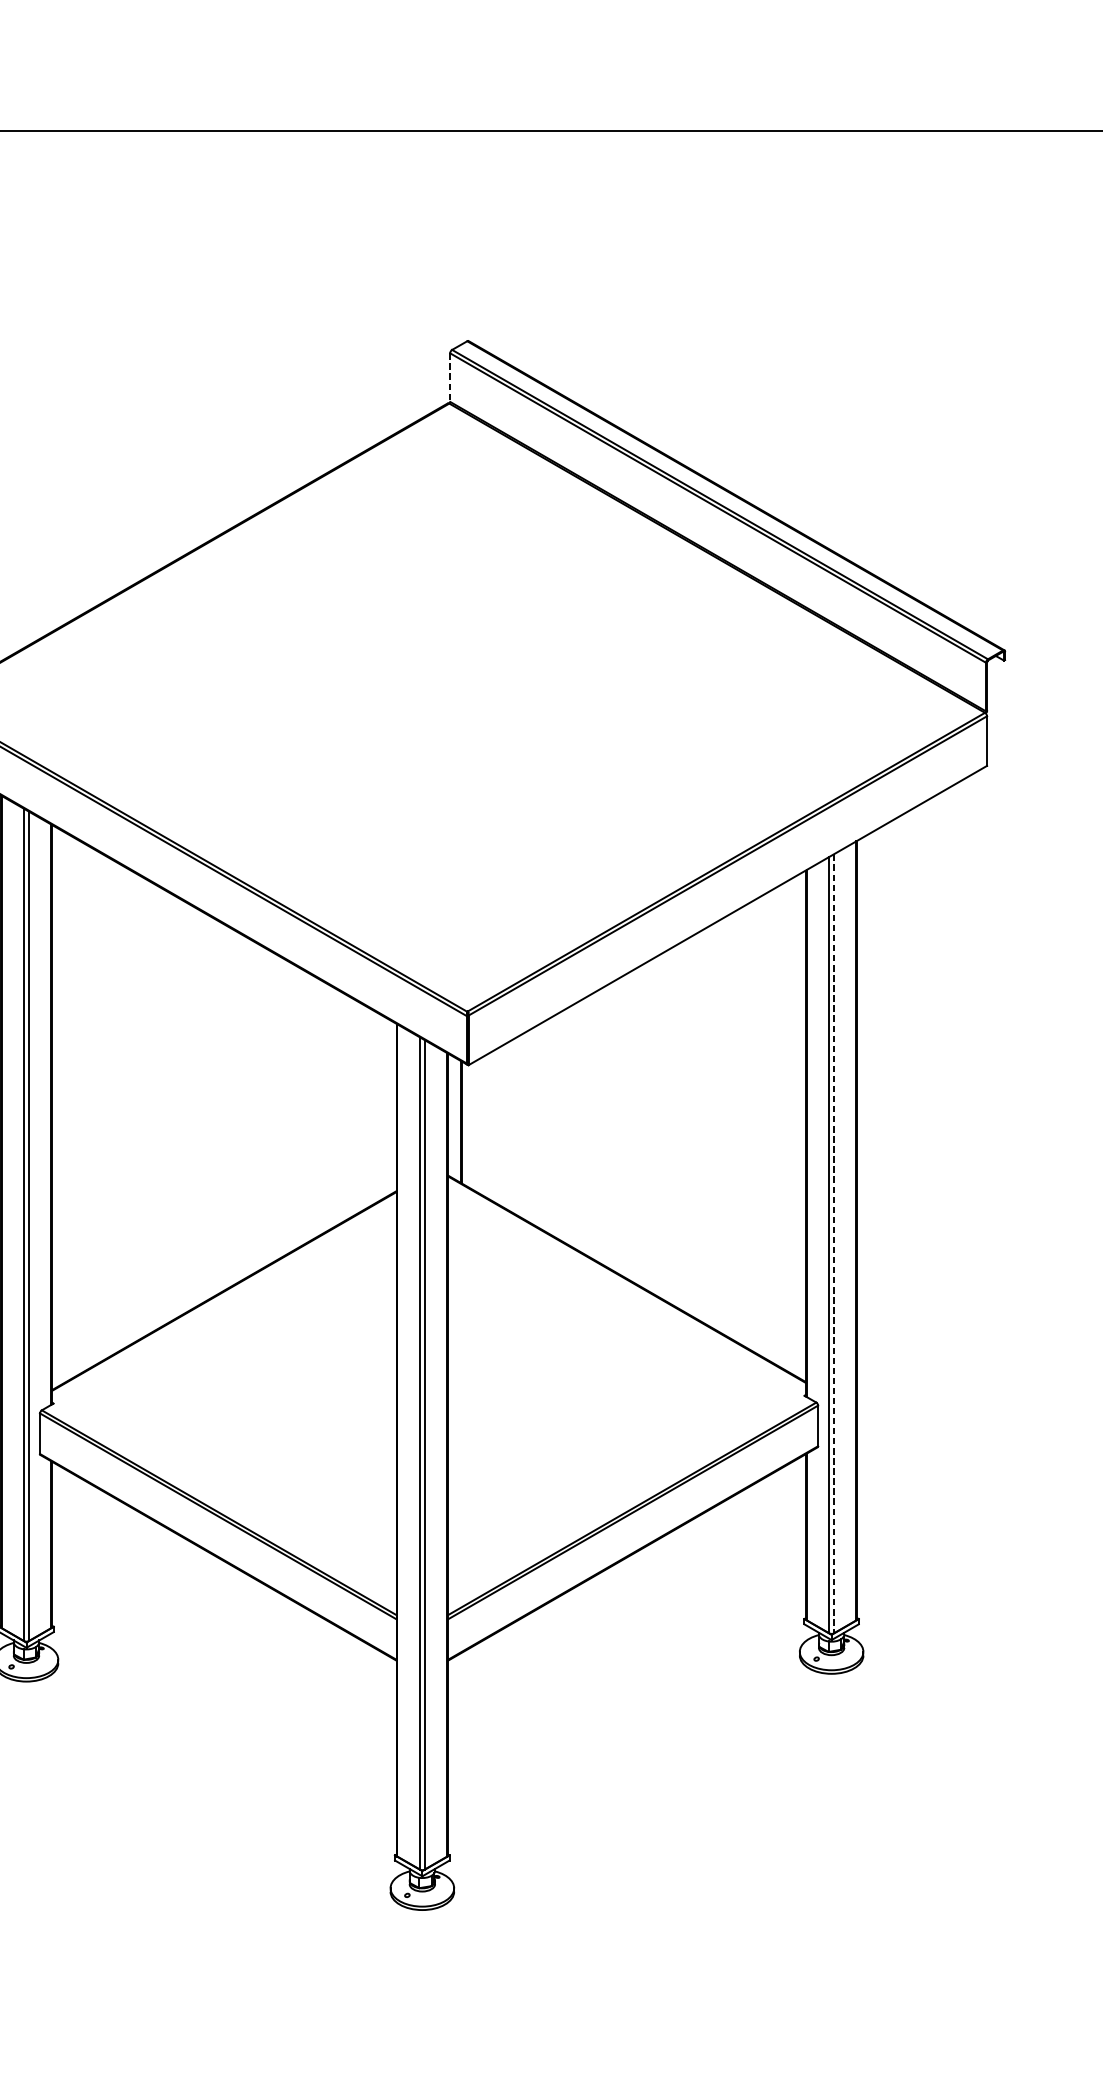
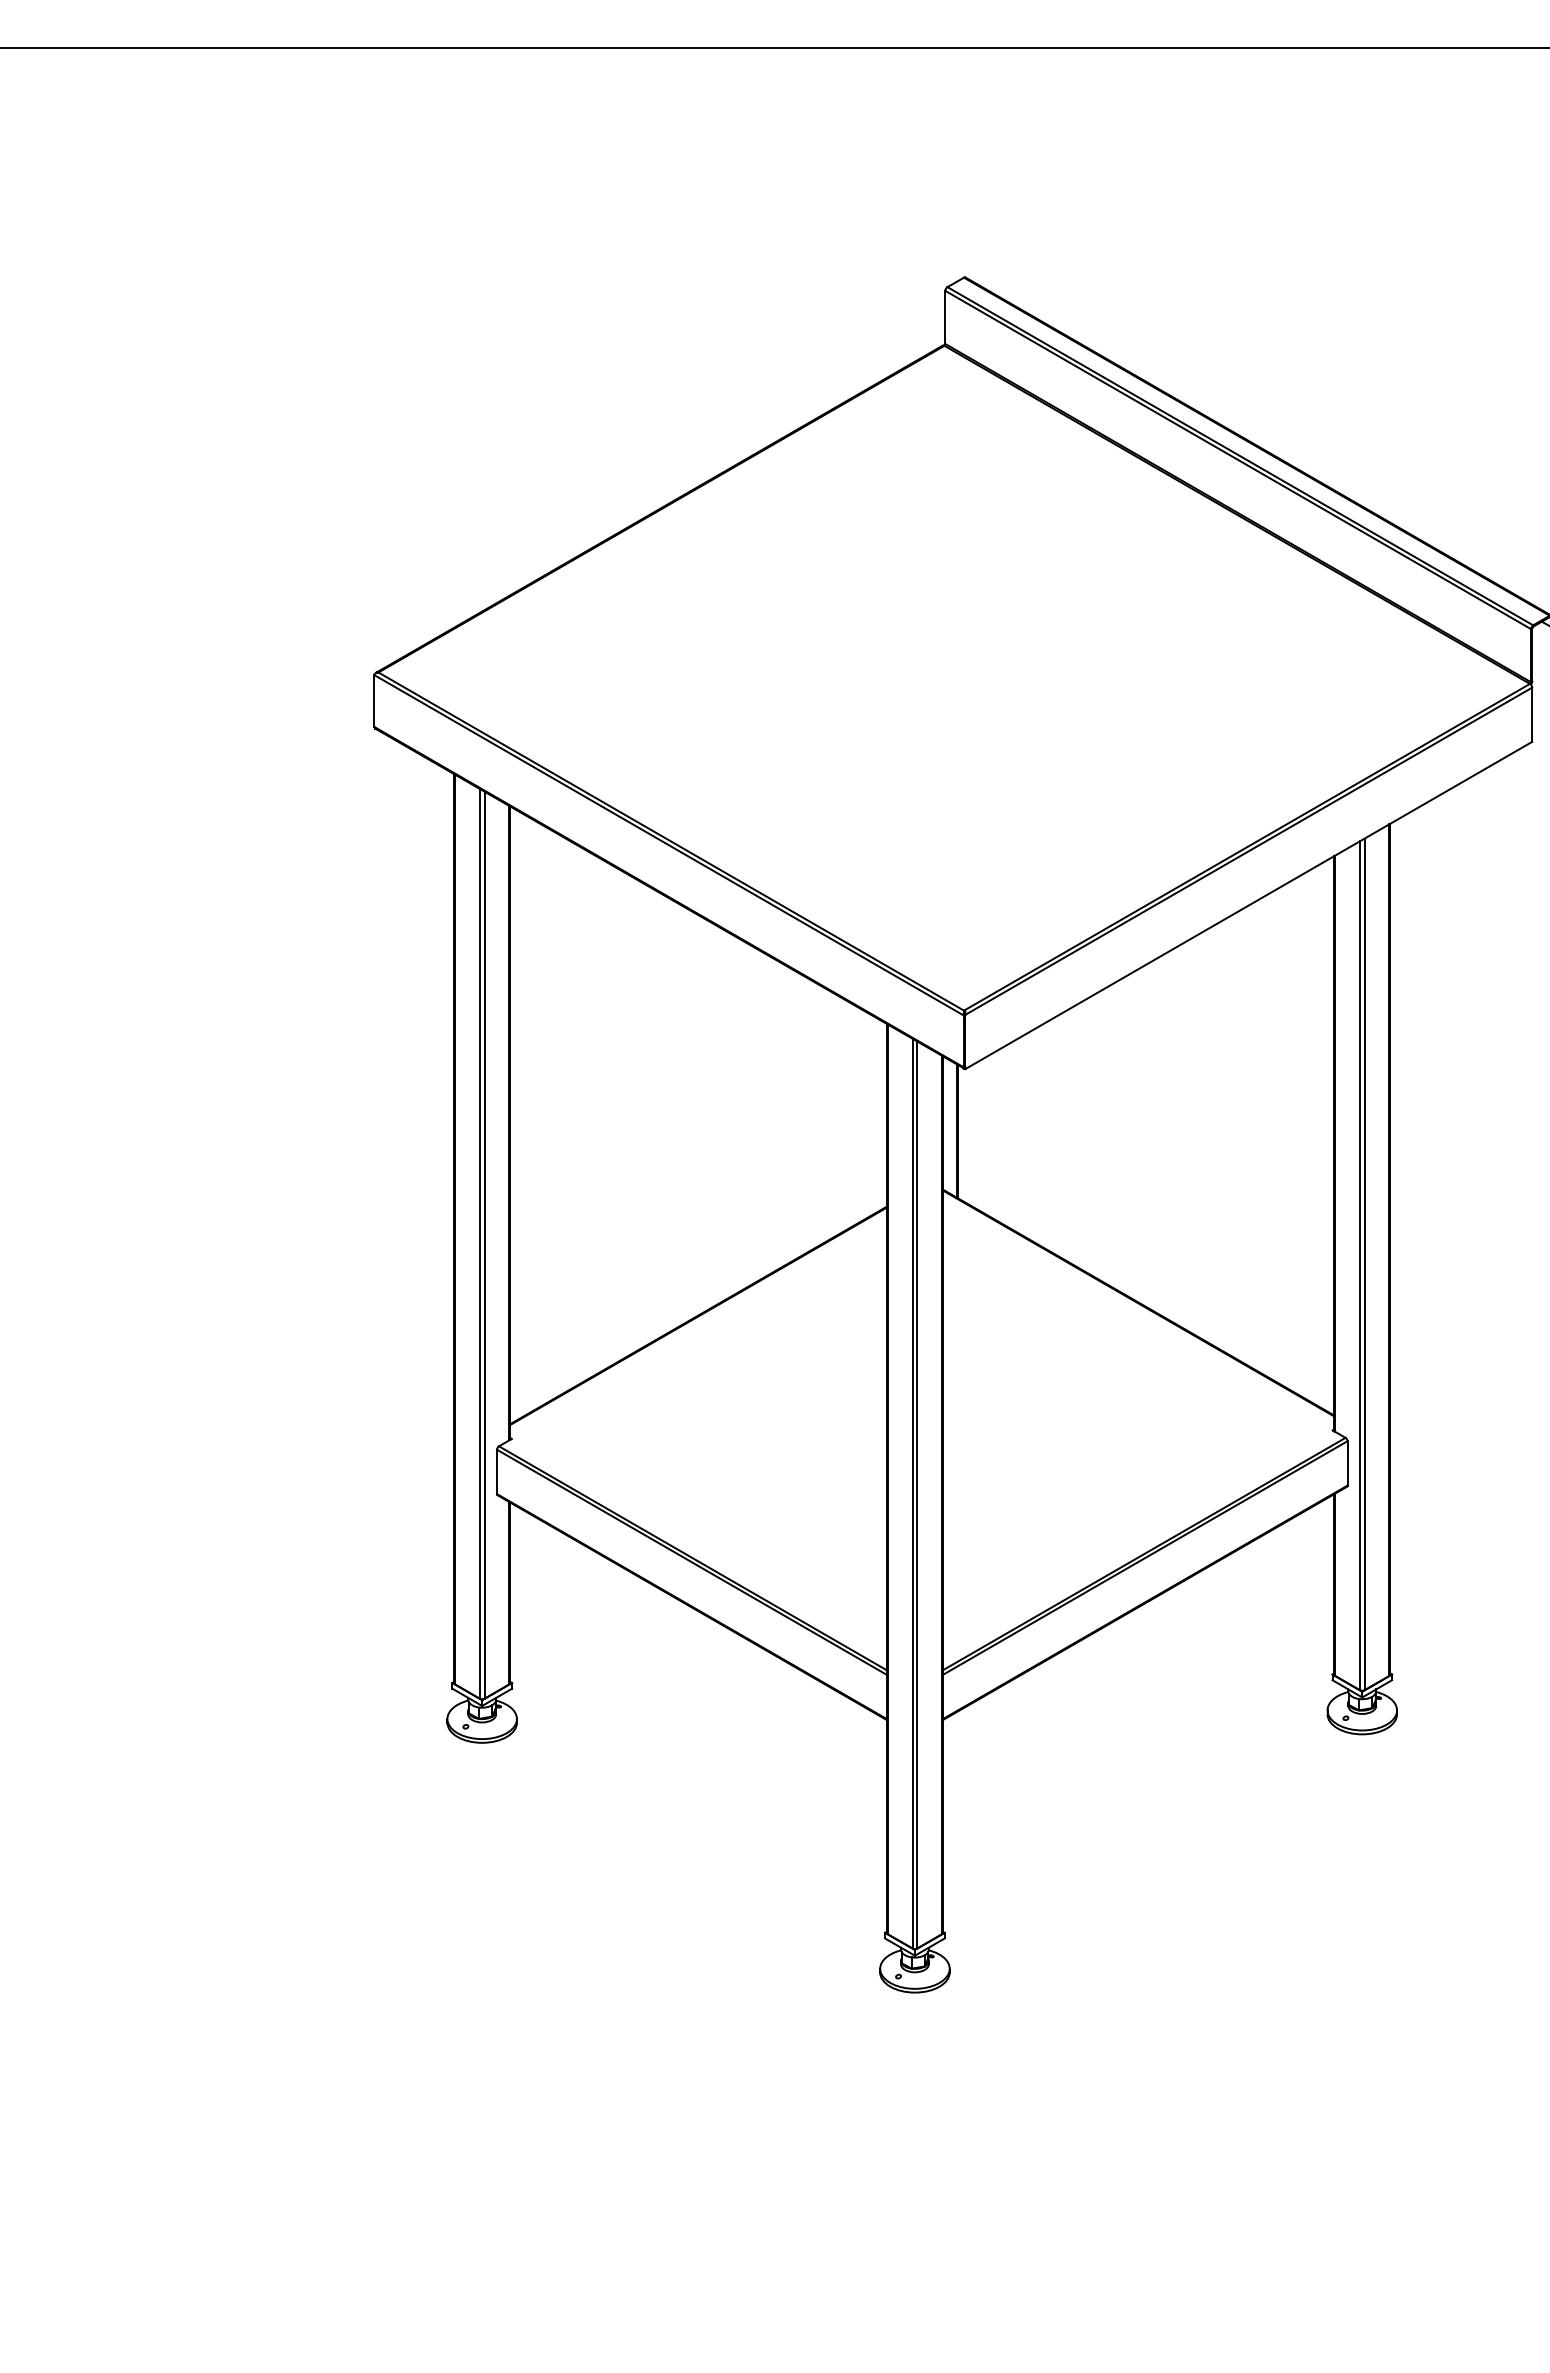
line: (450, 377) -> (945, 317), dashed -> solid
line: (833, 1244) -> (1364, 1264), dashed -> solid

